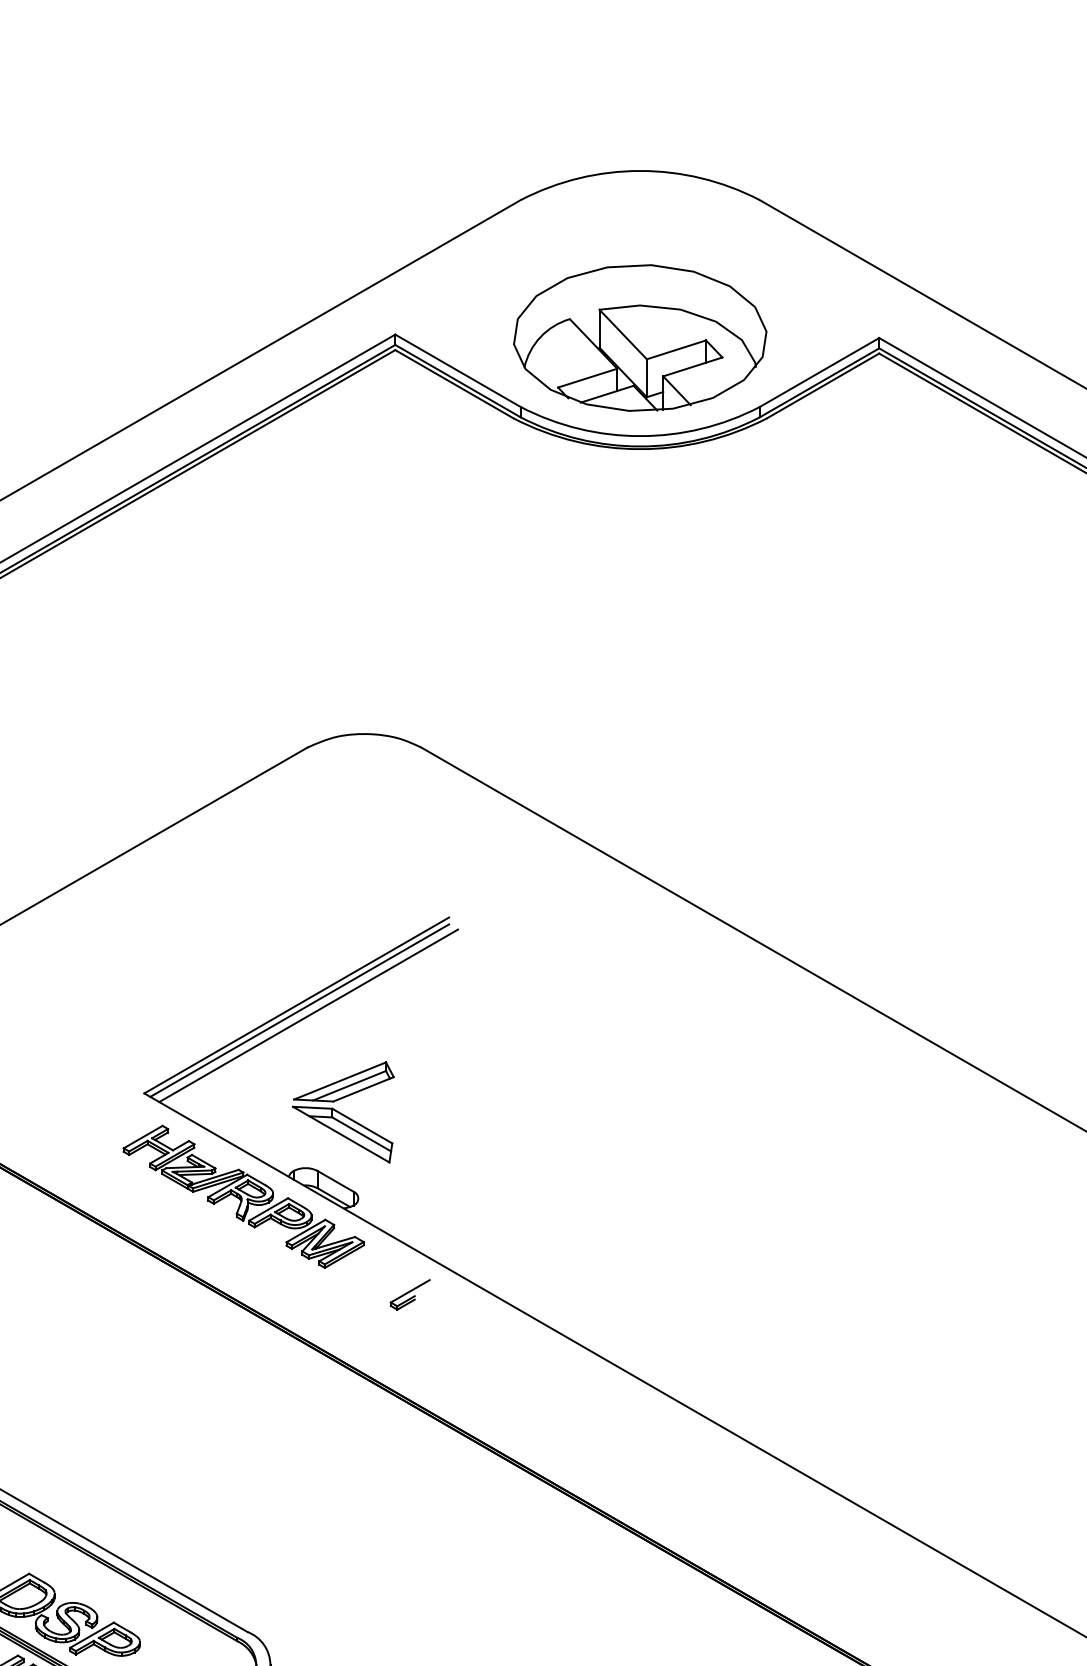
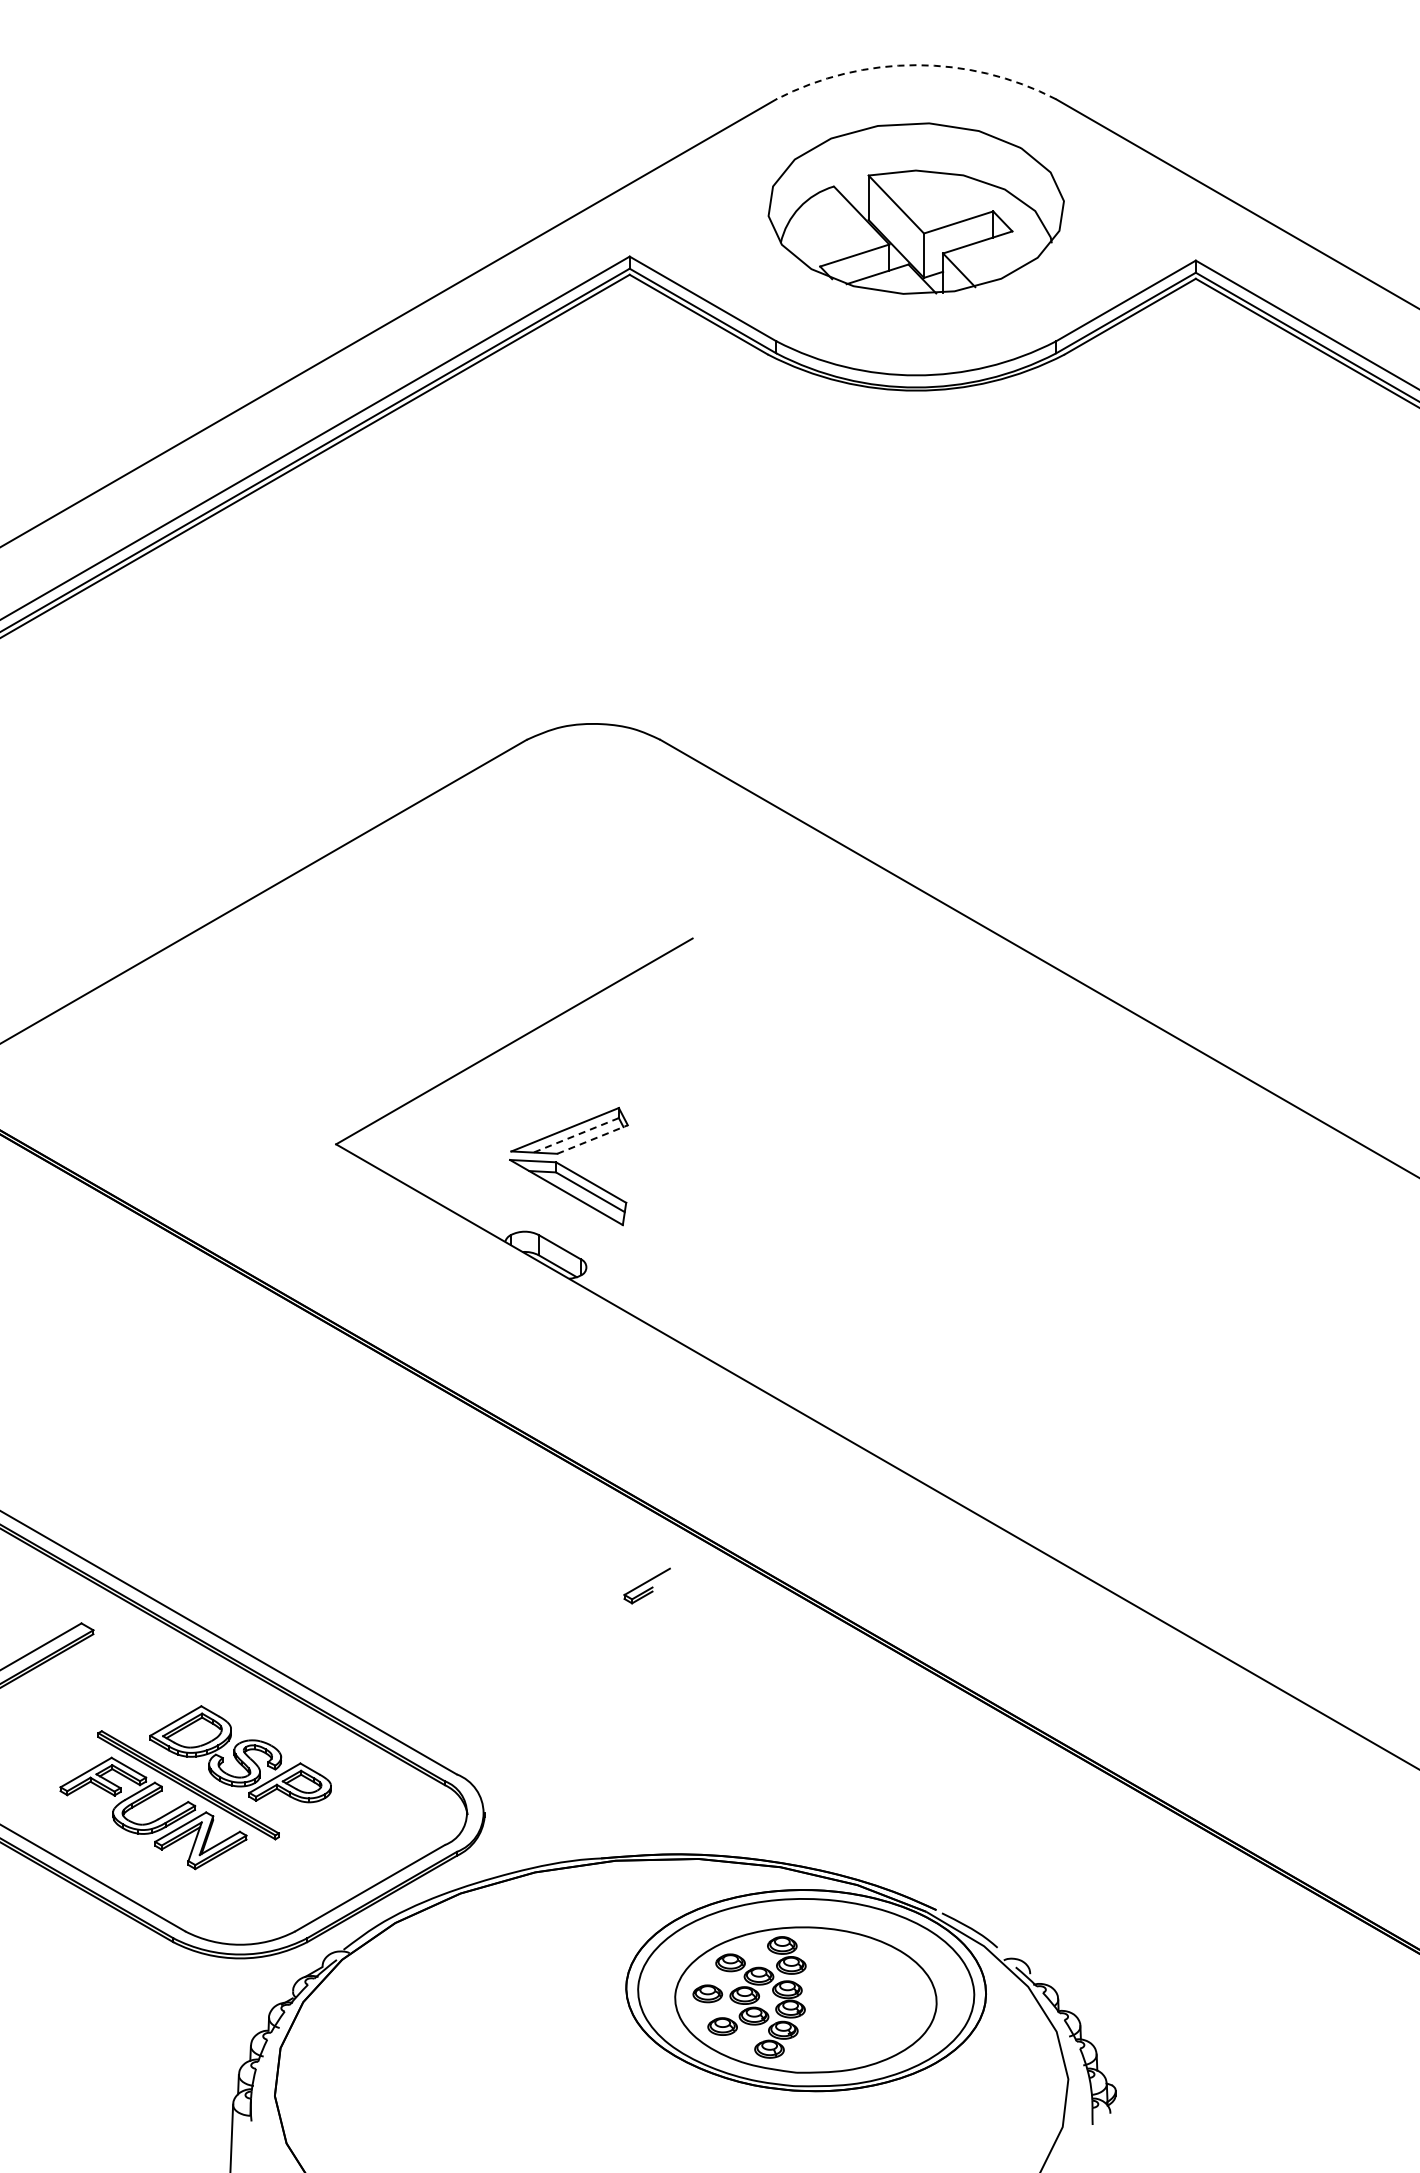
arc: (640, 171) -> (916, 65), solid -> dashed
part: (639, 337) -> (915, 208), moved
line: (299, 1010) -> (517, 1047), removed
line: (308, 1015) -> (528, 1053), removed
line: (348, 1085) -> (575, 1135), solid -> dashed
line: (364, 1089) -> (593, 1139), solid -> dashed
part: (242, 1196) -> (451, 1265), removed
part: (409, 1294) -> (646, 1585), moved

